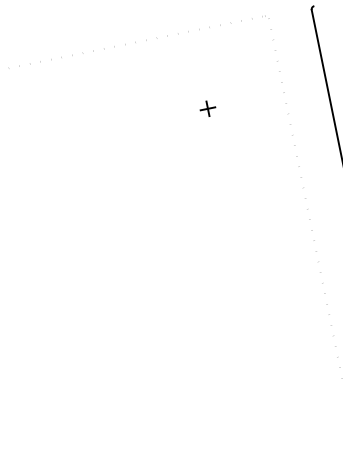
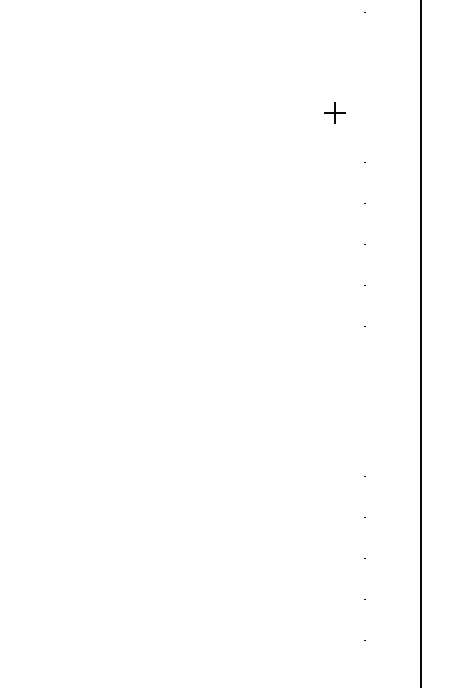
part: (207, 108) -> (334, 112), moved

